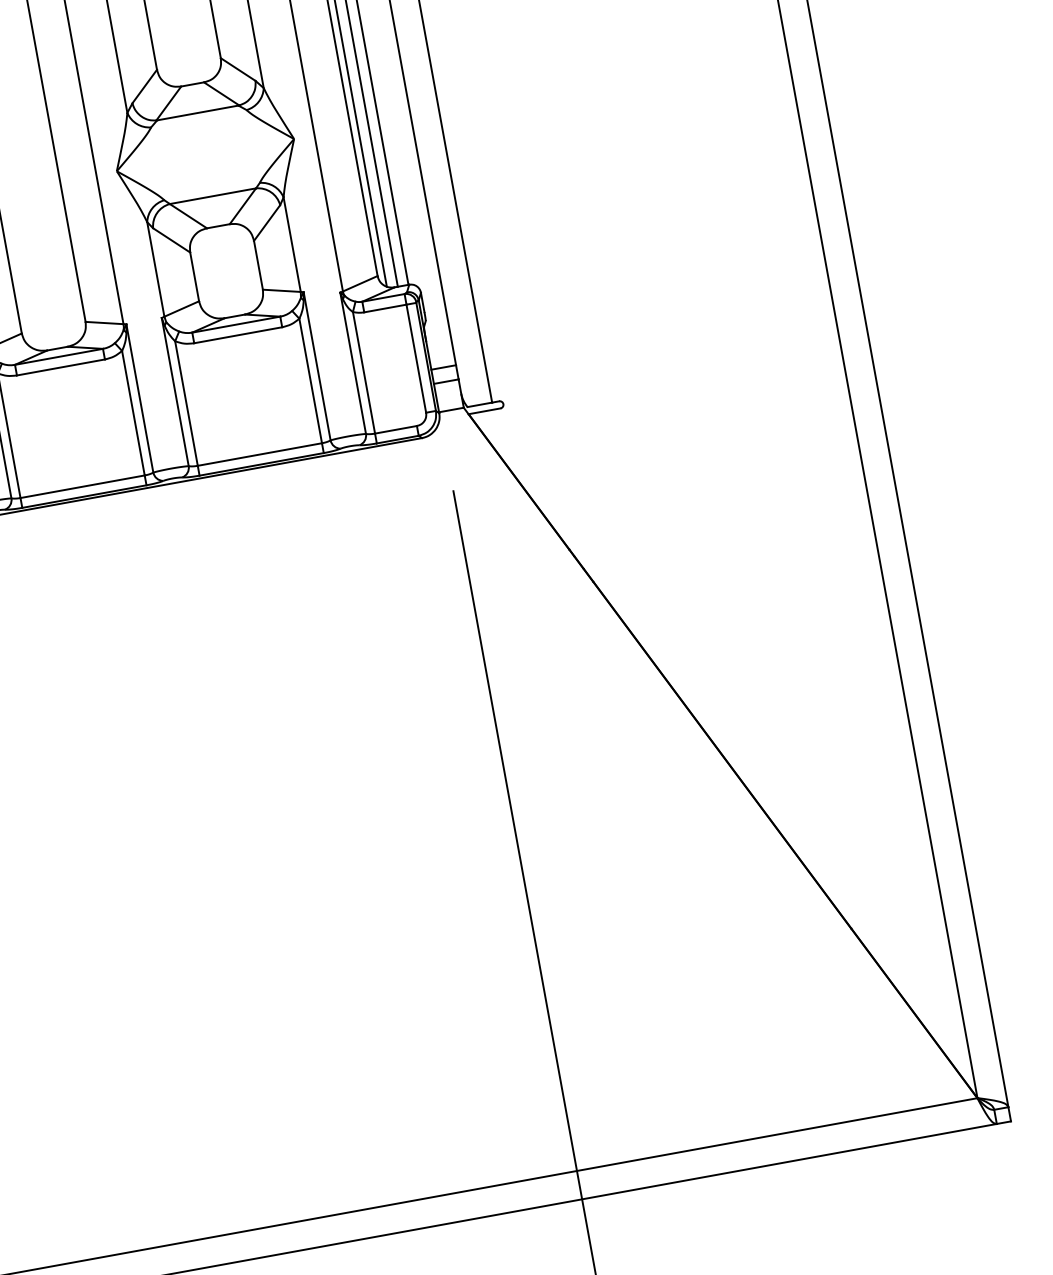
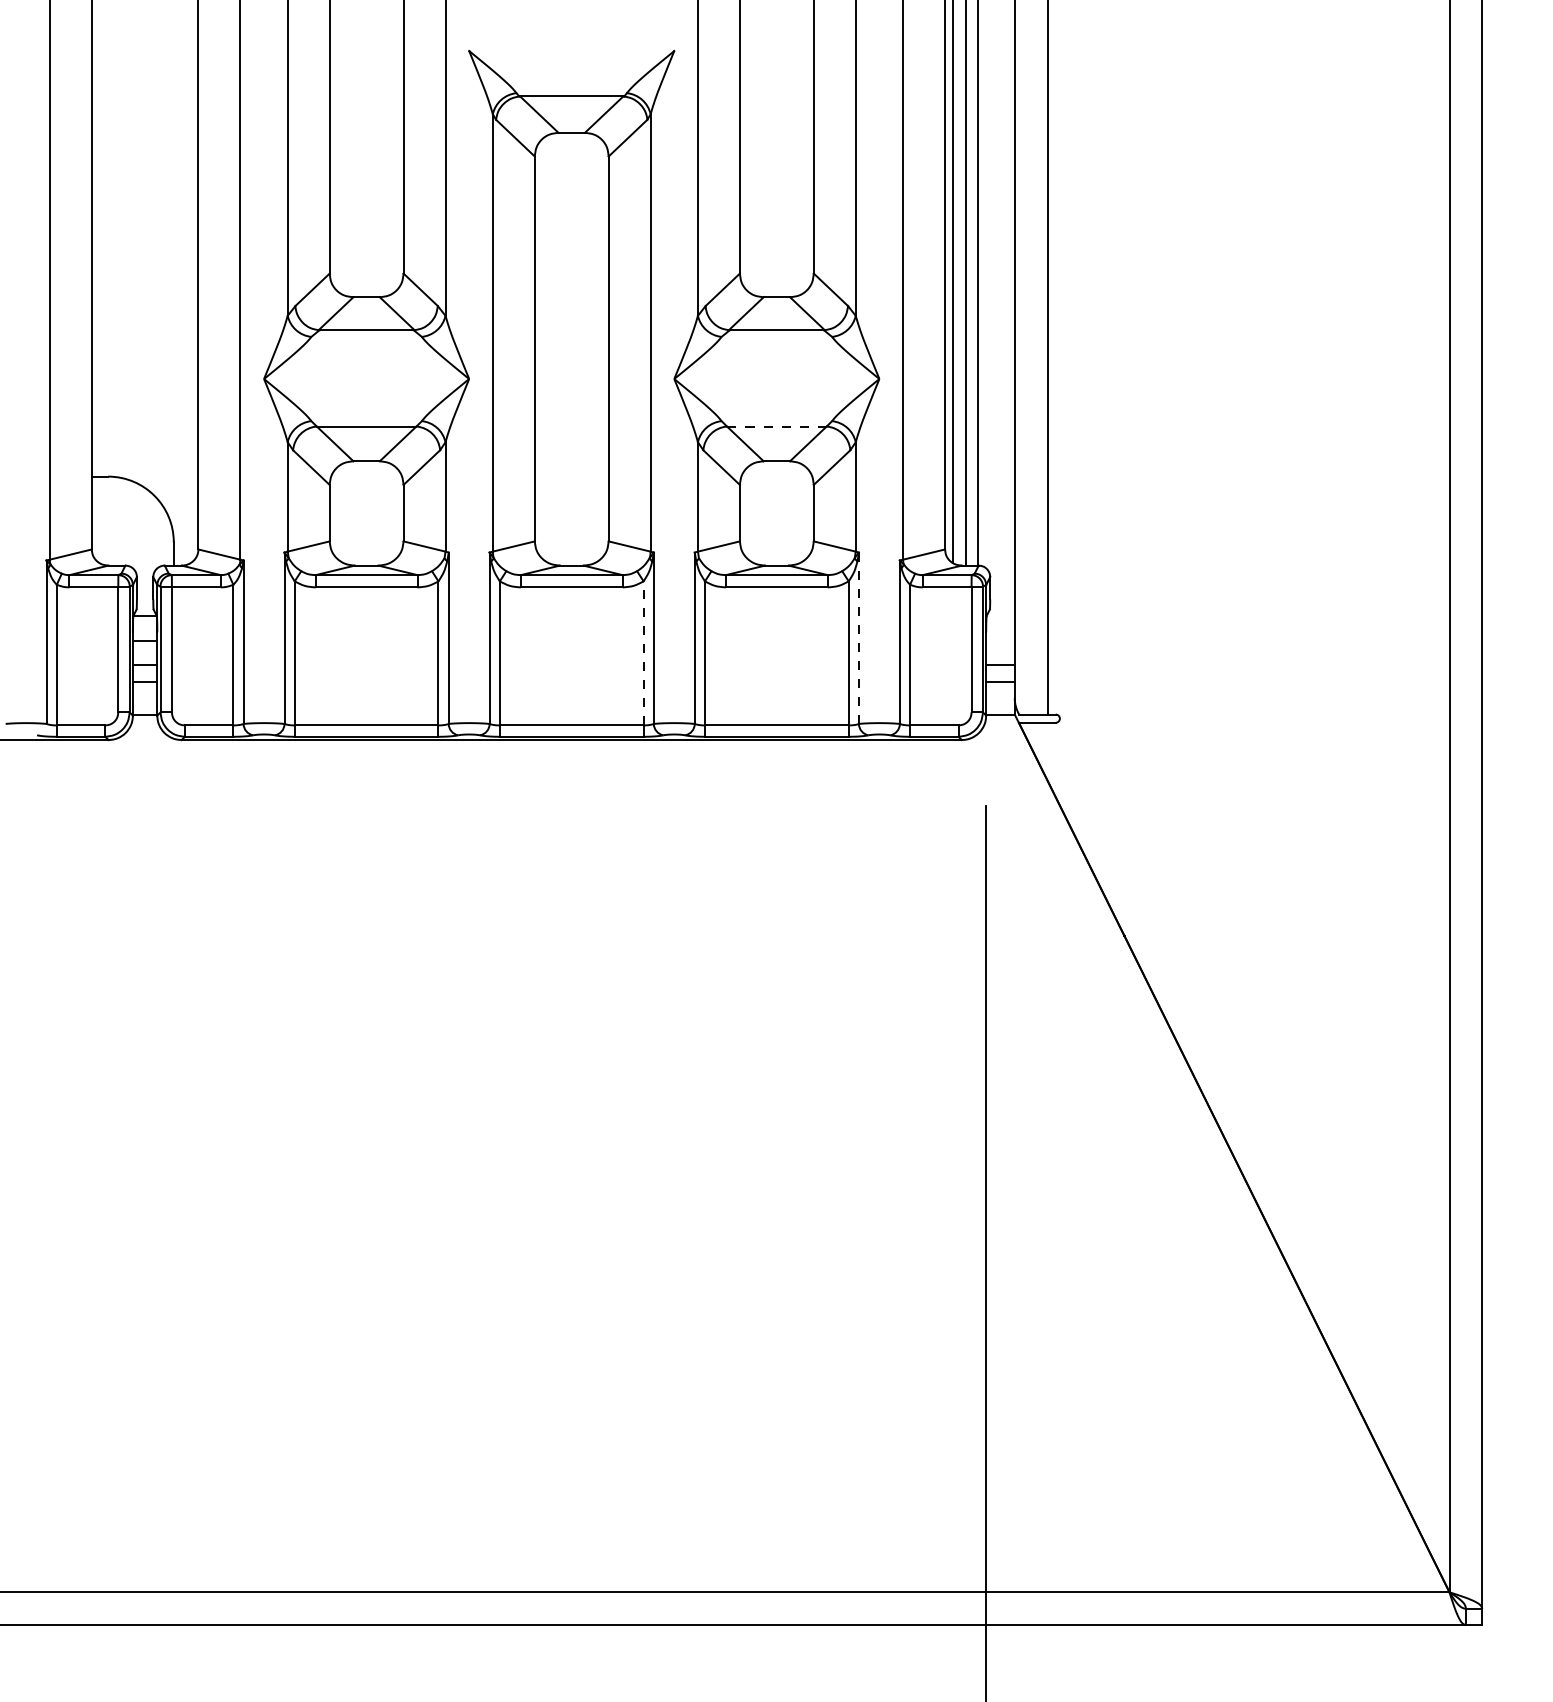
line: (212, 196) -> (776, 426), solid -> dashed
line: (316, 366) -> (858, 638), solid -> dashed
line: (133, 412) -> (643, 652), solid -> dashed

